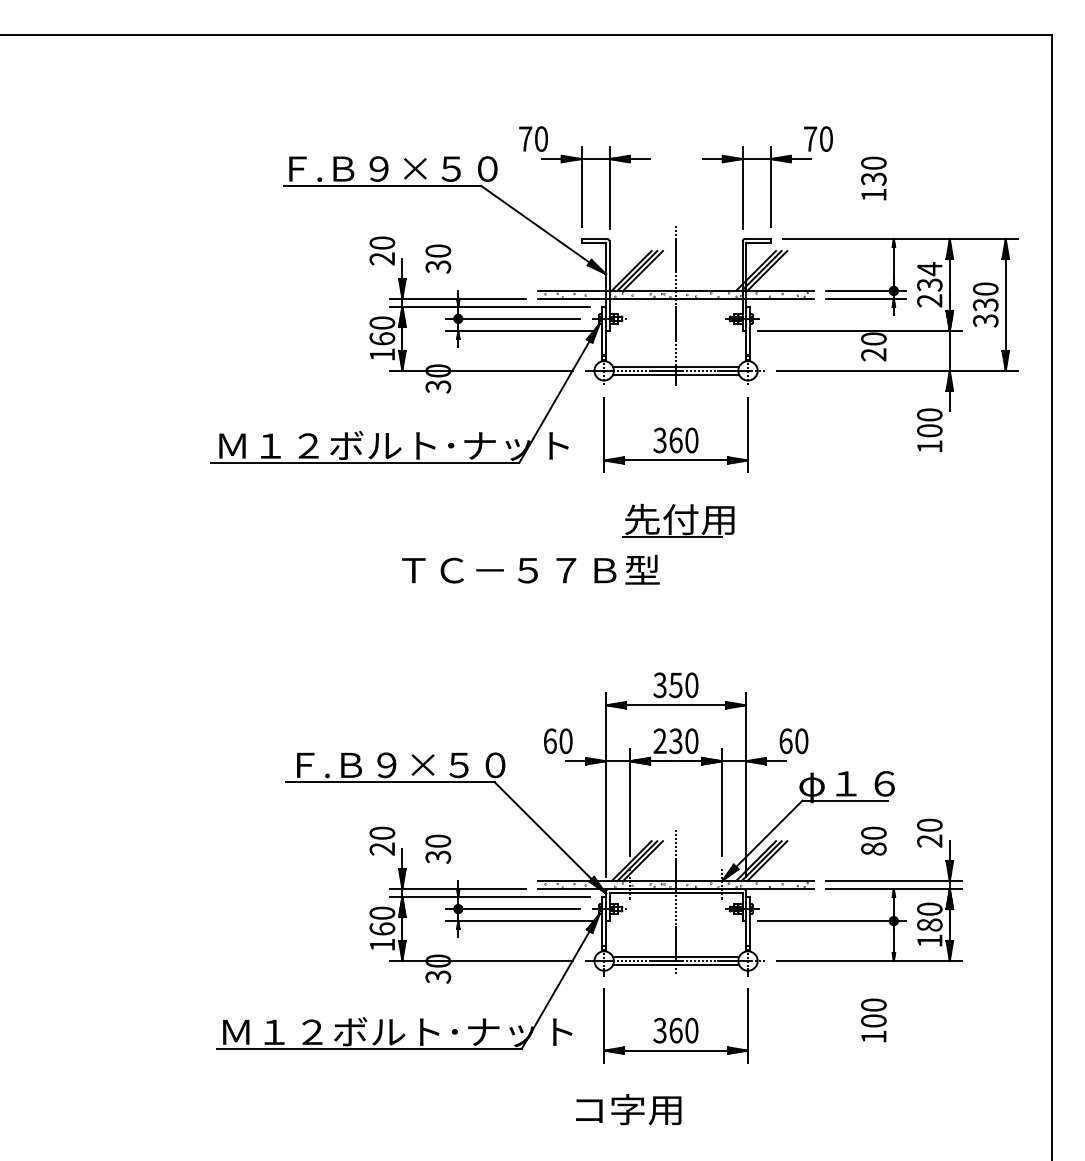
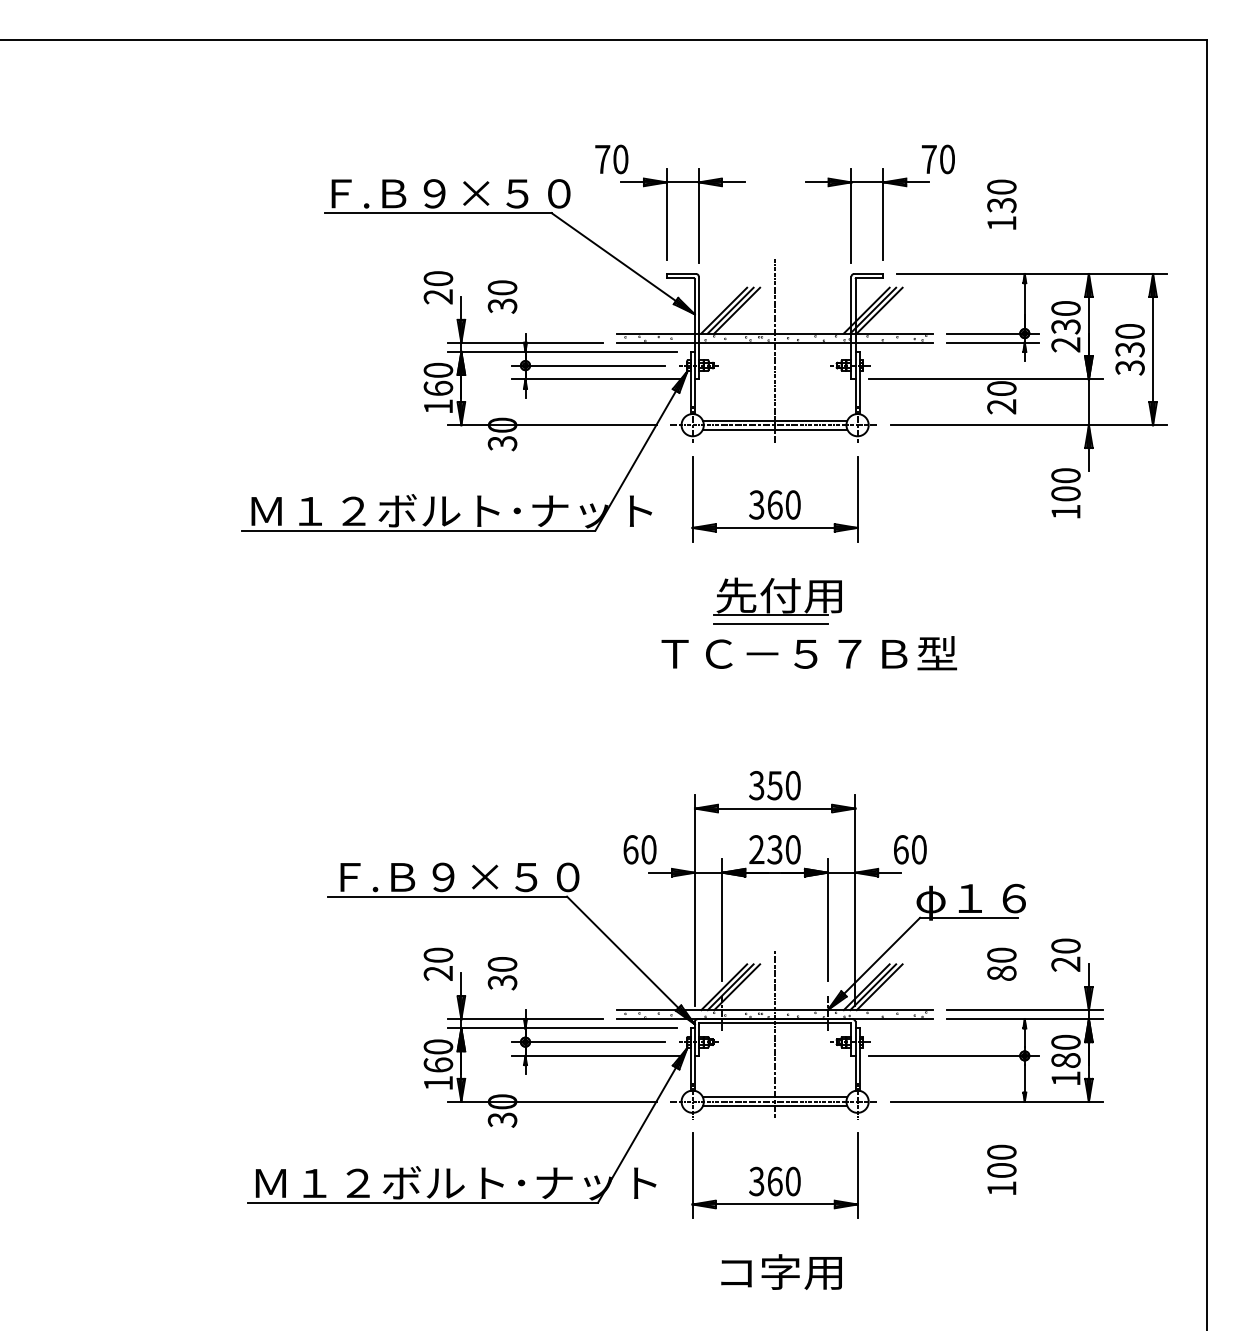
text: (929, 269) -> (1065, 308), 234 -> 230
line: (672, 544) -> (771, 624), added
text: (530, 569) -> (808, 652), moved
text: (628, 1109) -> (781, 1271), moved

